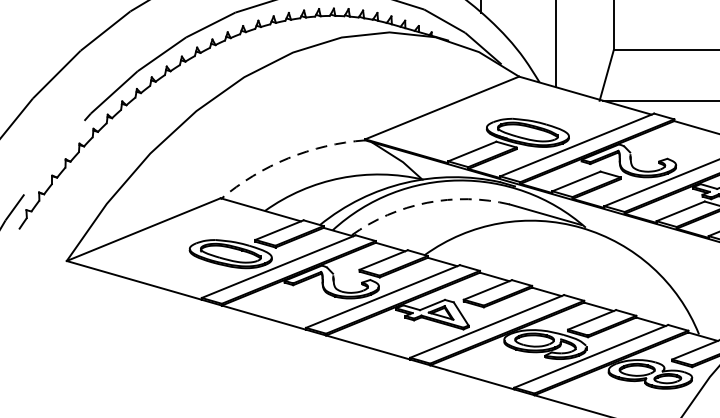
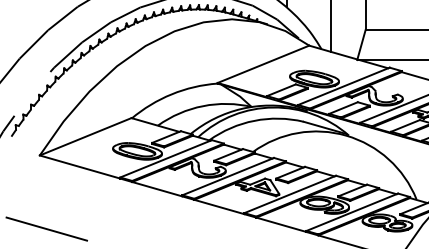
arc: (287, 158) -> (171, 94), dashed -> solid
arc: (427, 202) -> (254, 120), dashed -> solid
line: (77, 383) -> (46, 228), added

